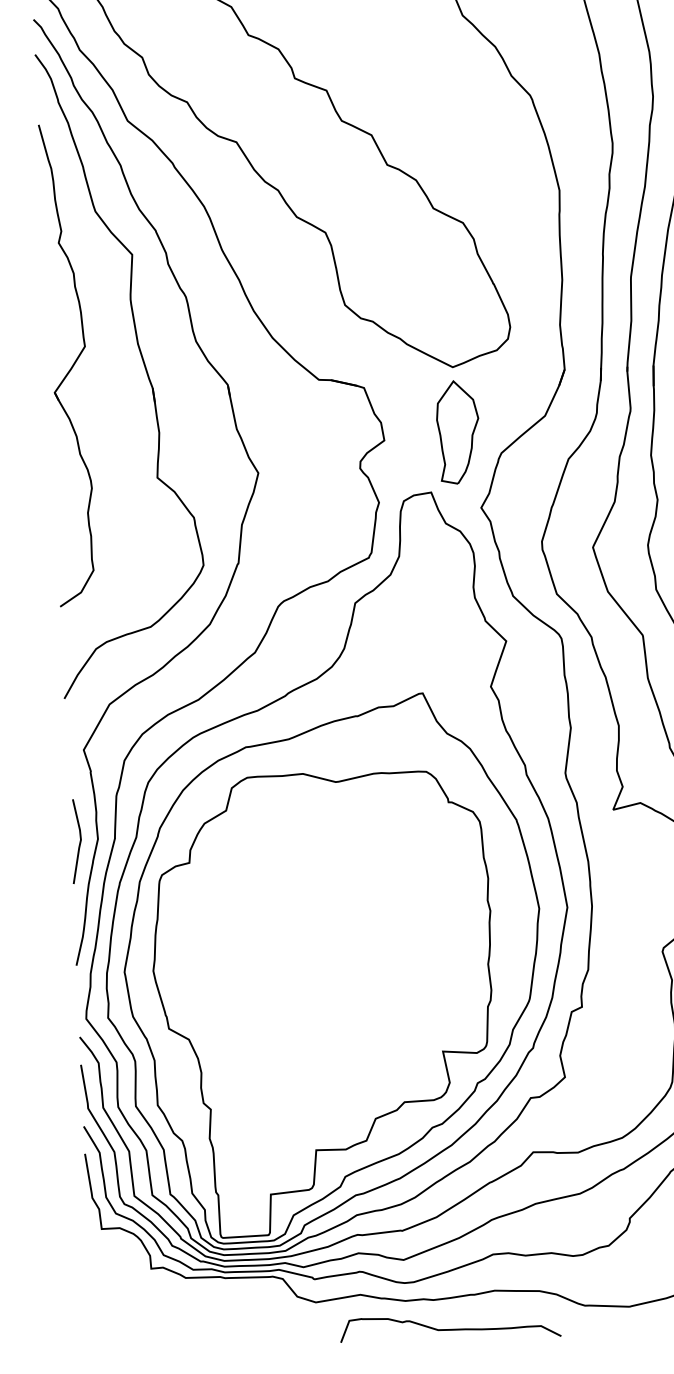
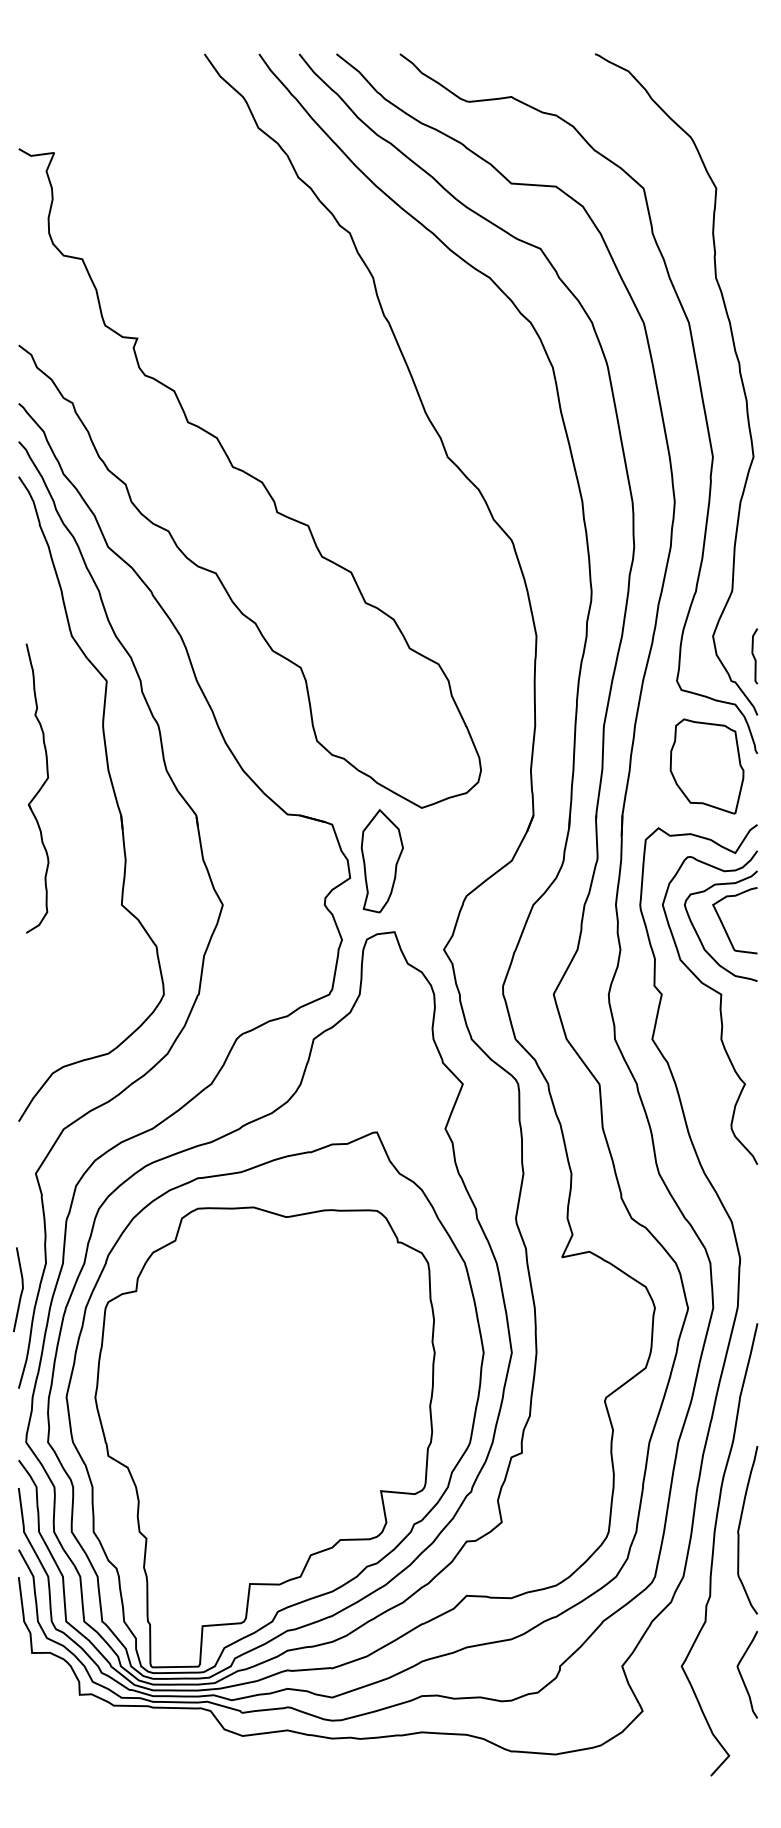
part: (67, 365) -> (37, 788), size x0.6
part: (457, 432) -> (381, 861), moved
line: (79, 841) -> (21, 1289), moved
curve: (450, 1328) -> (375, 1768), removed

